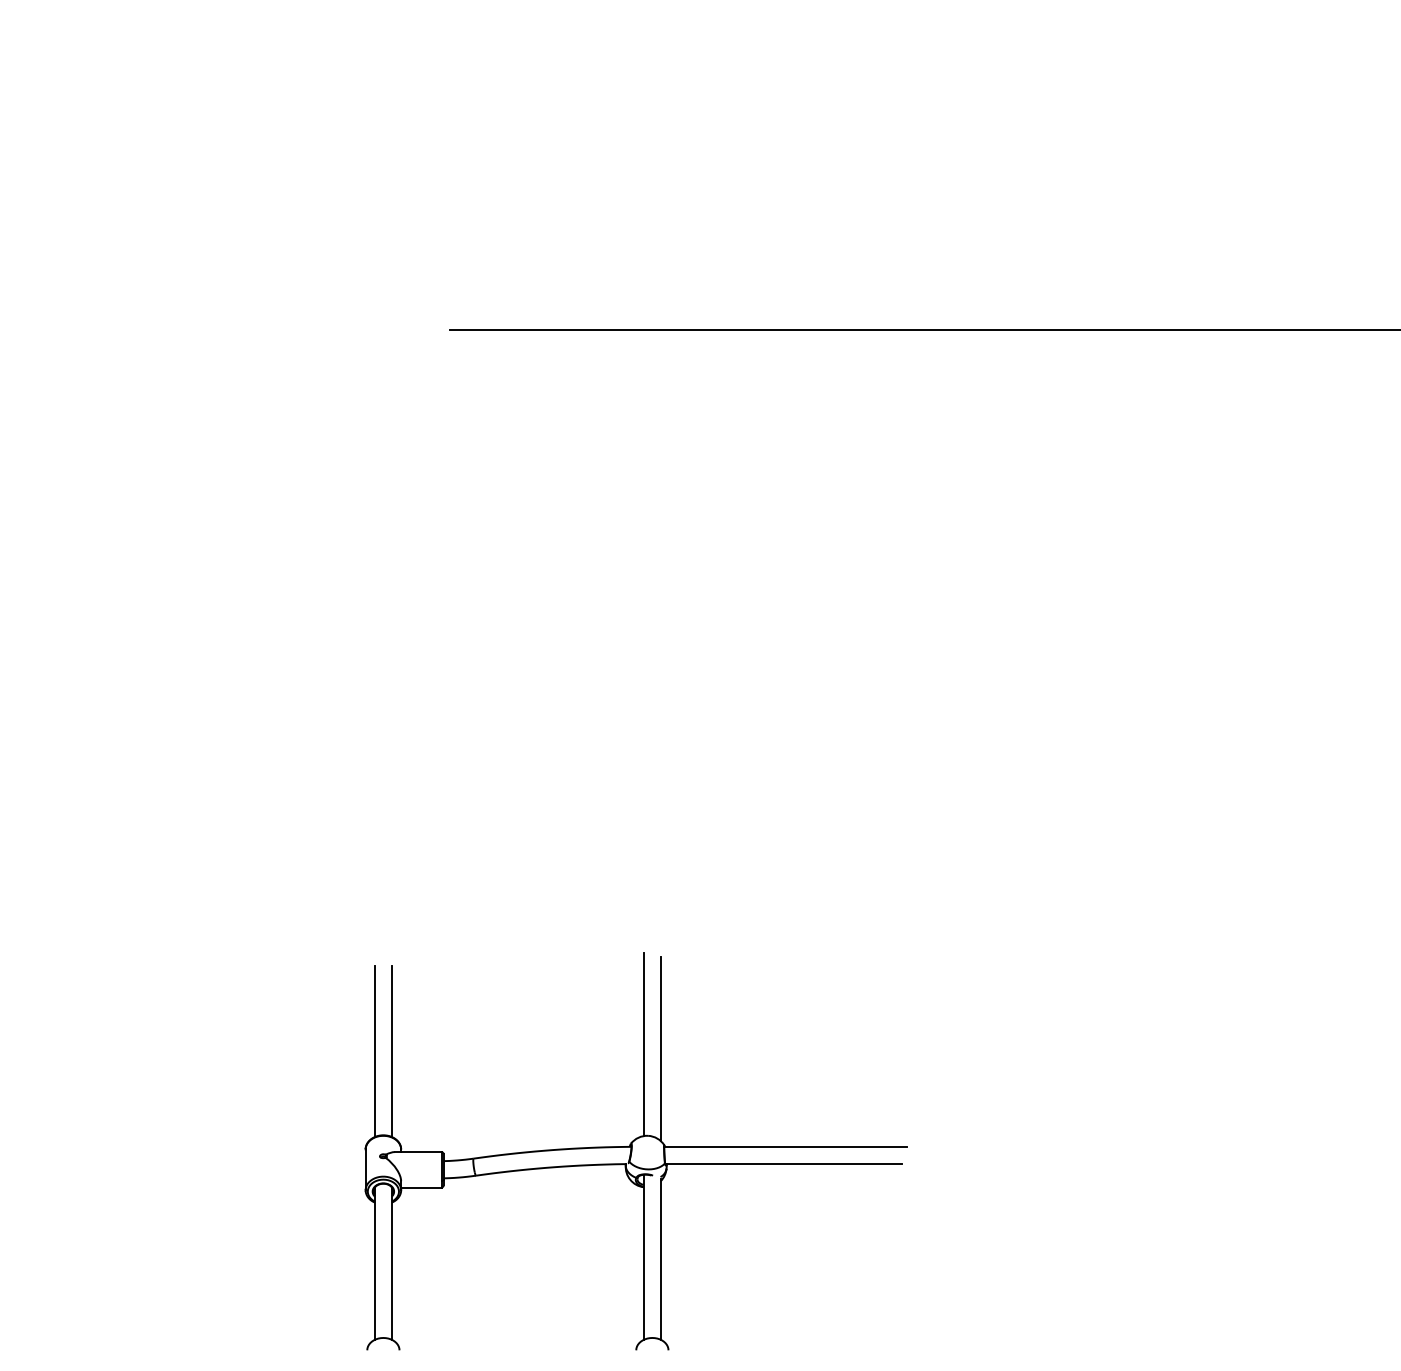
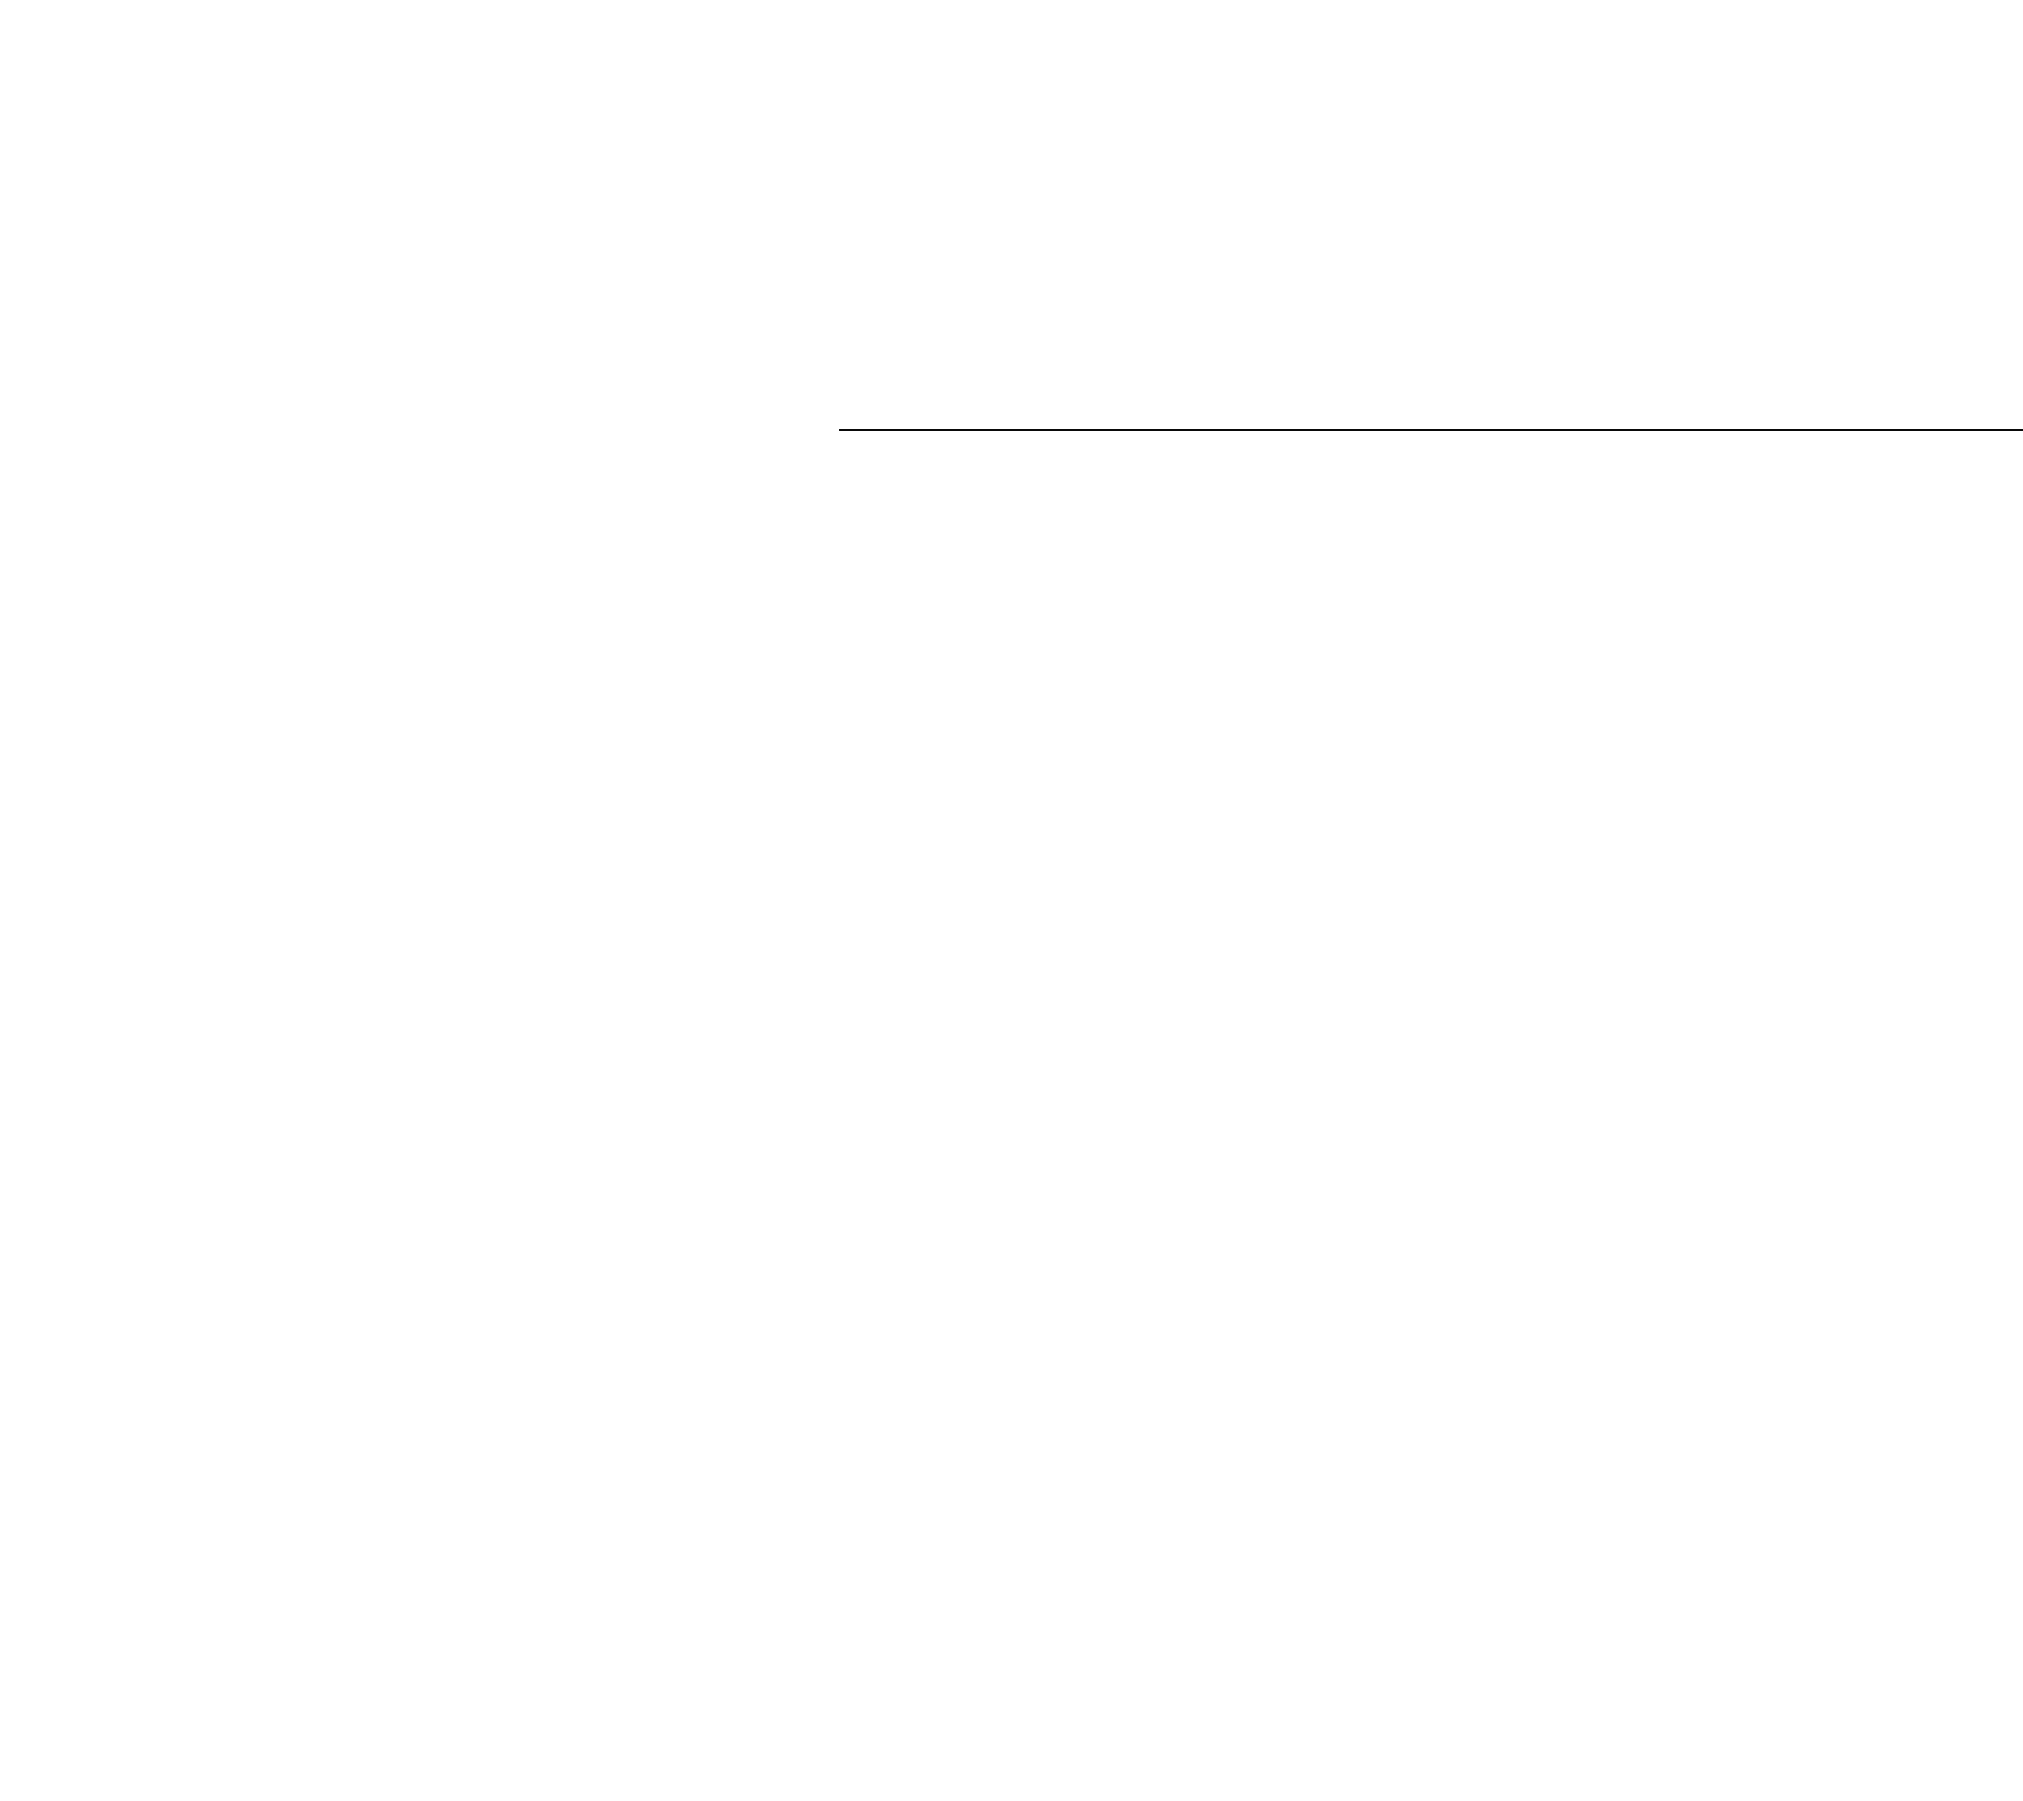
part: (635, 1151) -> (1081, 1499), removed

